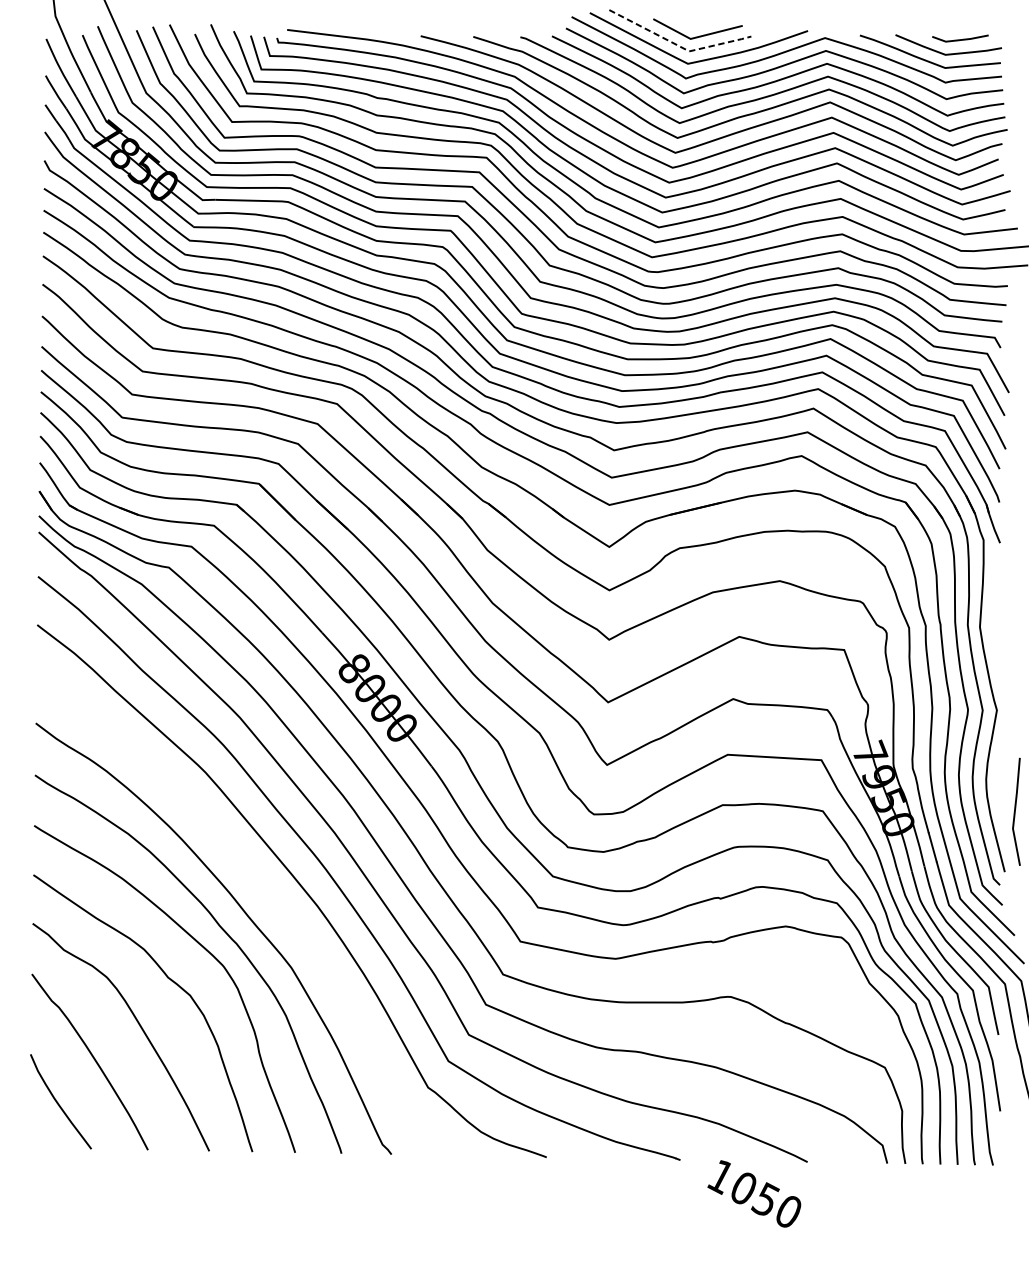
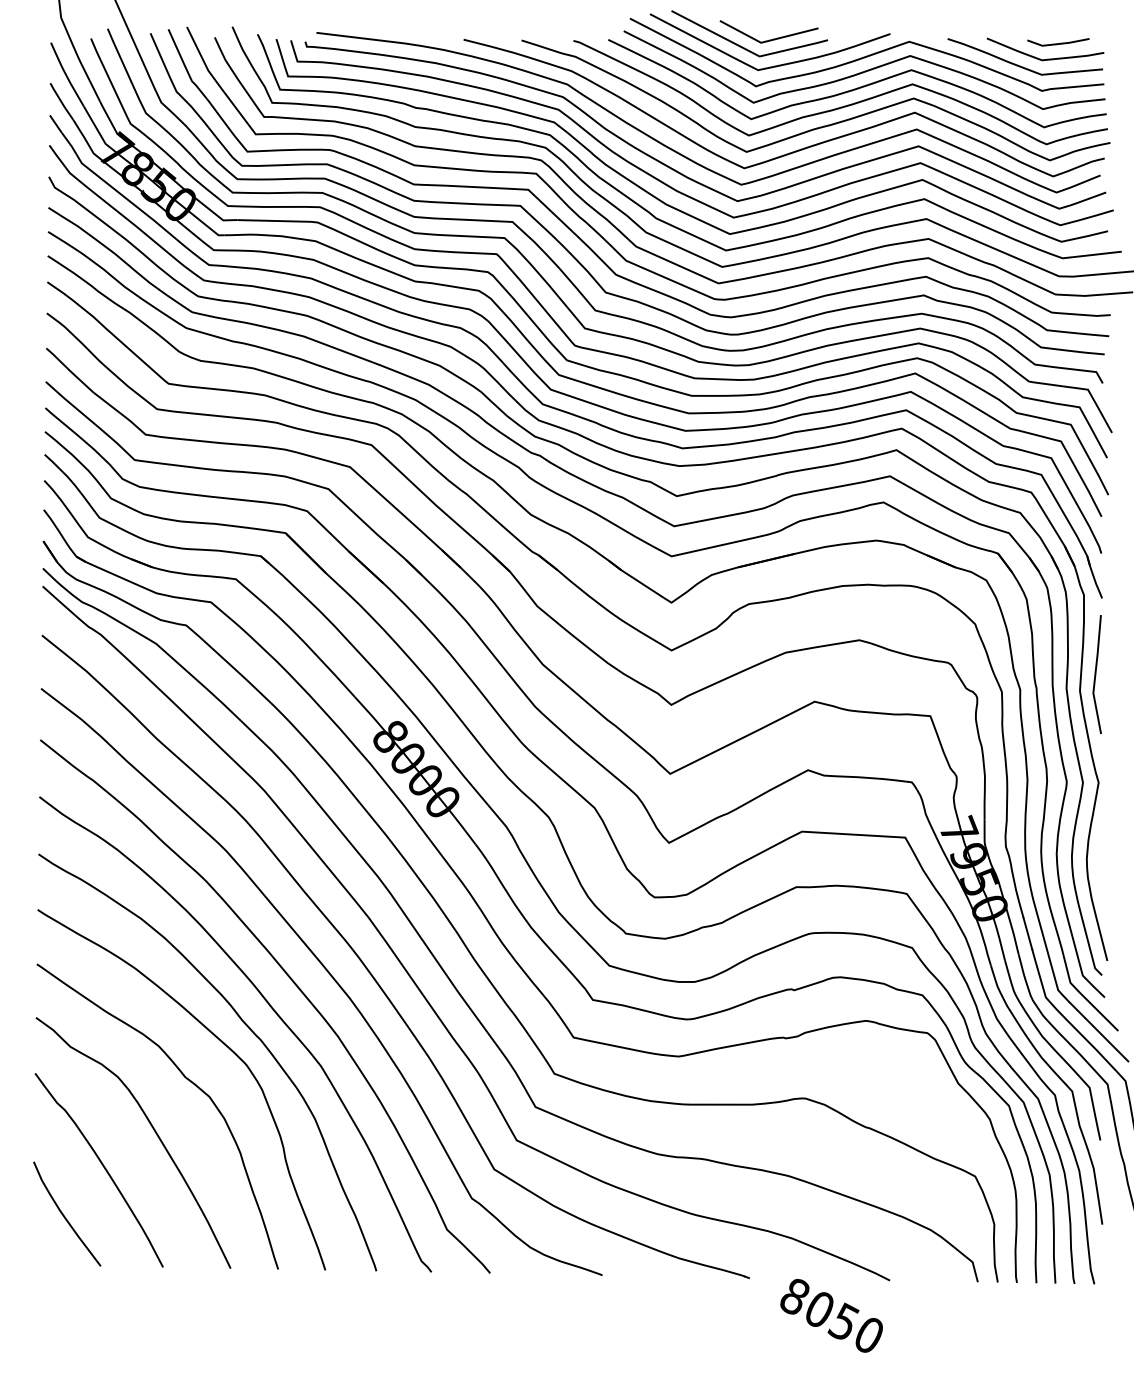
line: (679, 45) -> (748, 50), dashed -> solid
line: (1015, 811) -> (1096, 674), moved
curve: (265, 891) -> (292, 982), added
text: (720, 1177) -> (794, 1297), 1050 -> 8050

